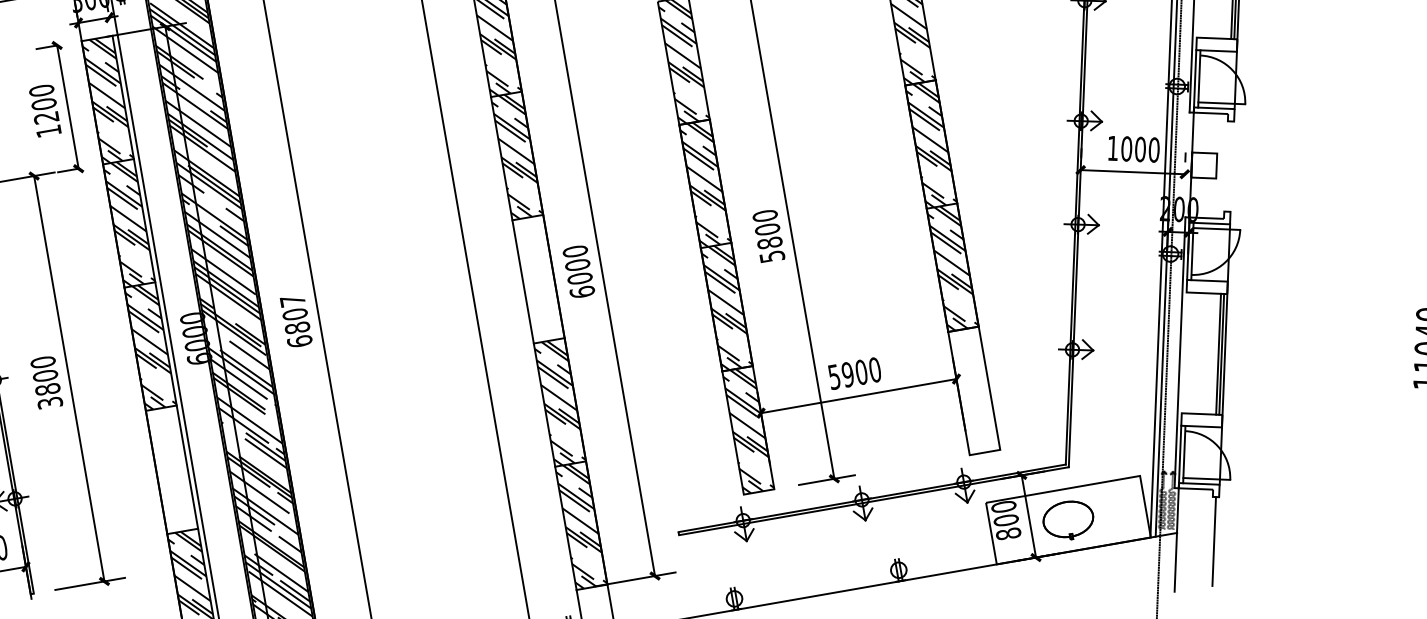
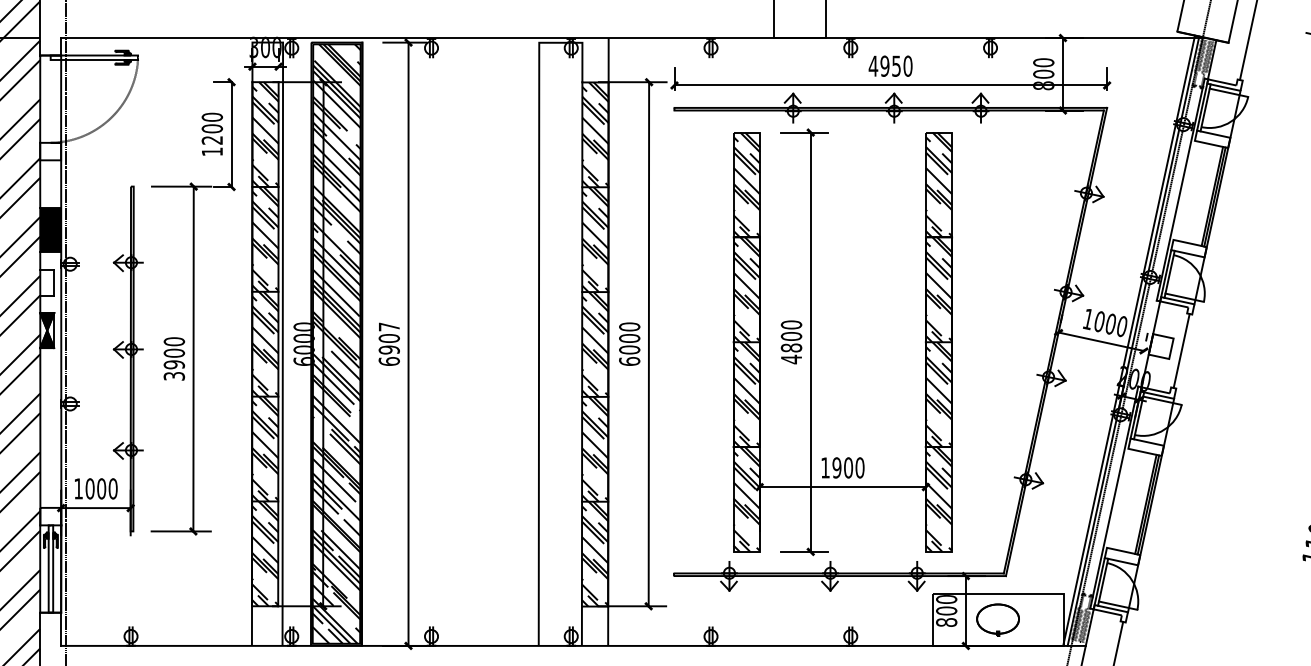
line: (1229, 167) -> (1181, 351), added
text: (772, 256) -> (791, 359), 5800 -> 4800
hatch: (538, 279) -> (595, 344), added
text: (297, 327) -> (389, 349), 6807 -> 6907
text: (834, 376) -> (825, 467), 5900 -> 1900
text: (47, 389) -> (174, 364), 3800 -> 3900
hatch: (973, 391) -> (938, 499), added
hatch: (172, 469) -> (265, 448), added

